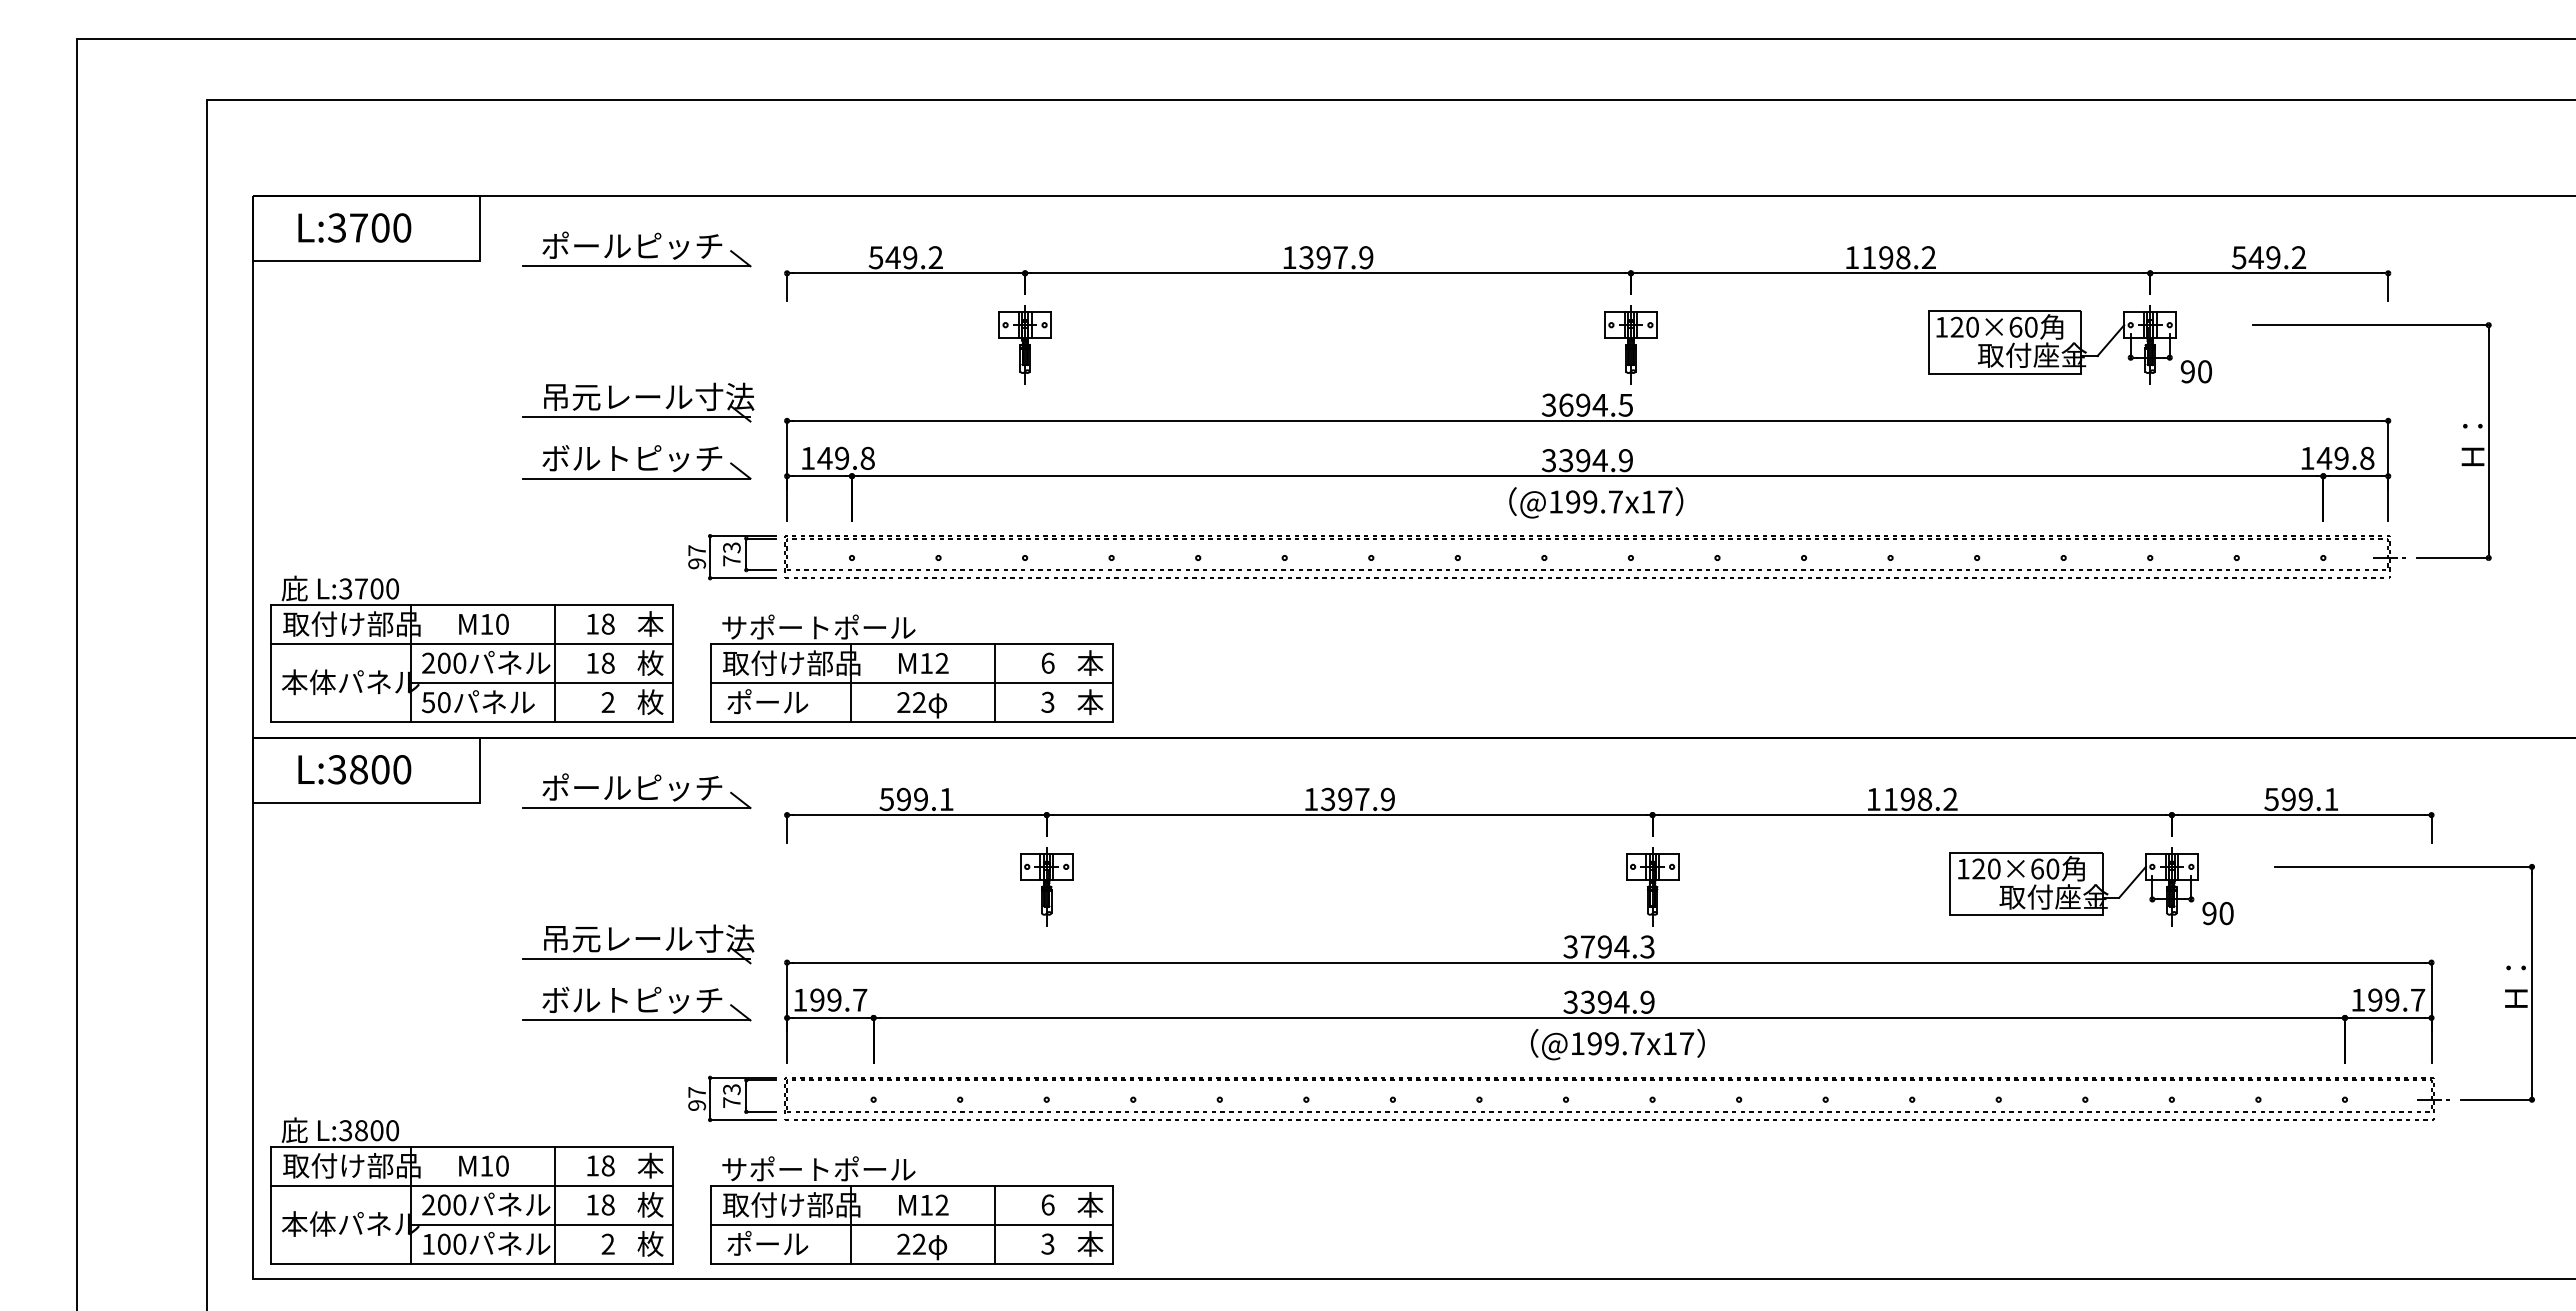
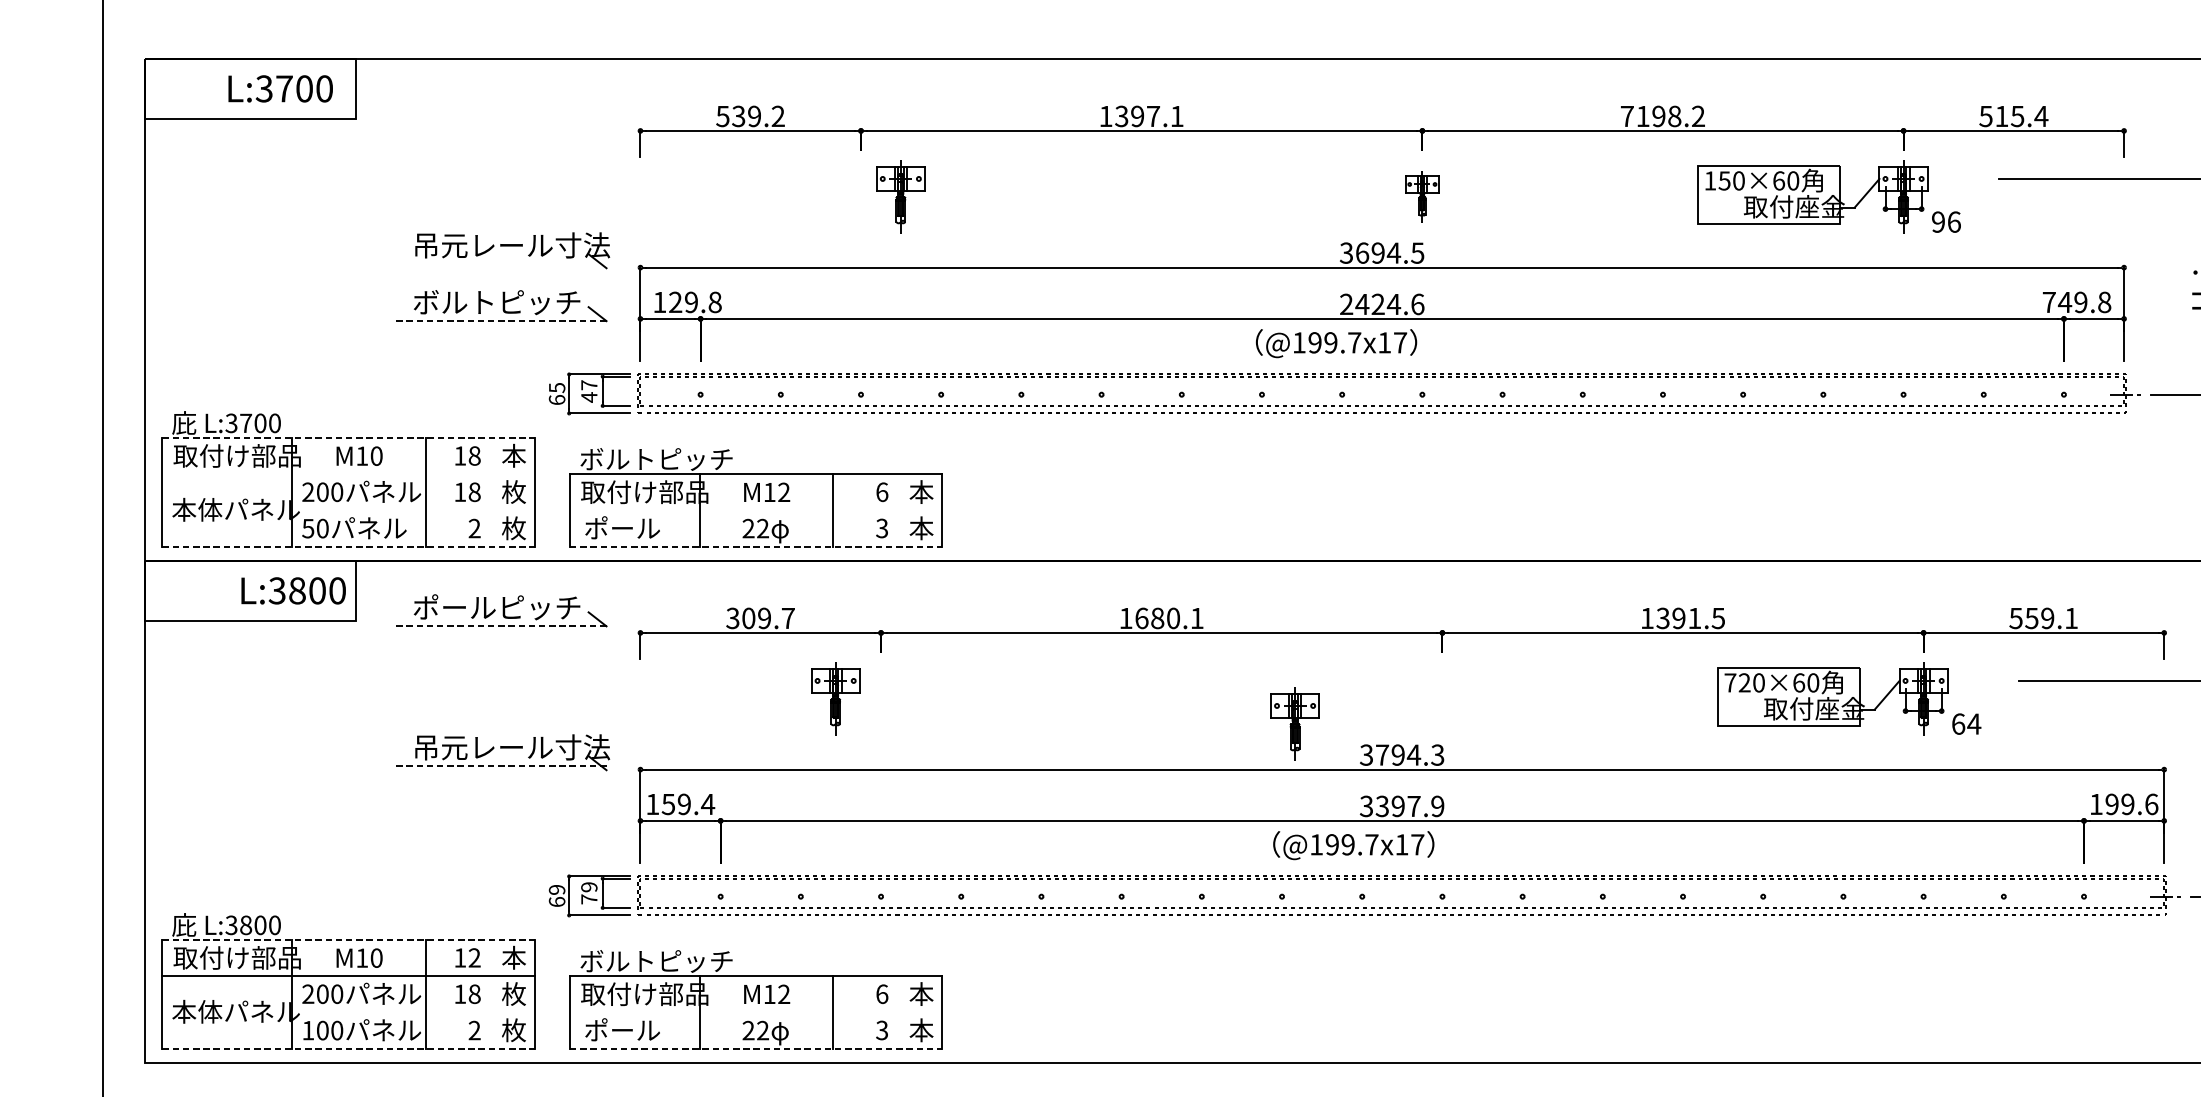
text: (354, 227) -> (280, 88), moved
part: (636, 249) -> (500, 108), removed
text: (892, 257) -> (738, 116), 549.2 -> 539.2
text: (1366, 257) -> (1177, 116), 1397.9 -> 1397.1
text: (1852, 257) -> (1627, 116), 1198.2 -> 7198.2
text: (2277, 257) -> (2021, 116), 549.2 -> 515.4
text: (1956, 326) -> (1724, 180), 120×60 -> 150×60
part: (1024, 344) -> (900, 196), moved
part: (1630, 344) -> (1421, 196), size x0.7
text: (2205, 371) -> (1954, 221), 90 -> 96
line: (636, 417) -> (500, 264), removed
text: (824, 457) -> (675, 301), 149.8 -> 129.8
text: (2307, 458) -> (2049, 302), 149.8 -> 749.8
text: (1587, 460) -> (1382, 304), 3394.9 -> 2424.6
line: (636, 478) -> (500, 321), solid -> dashed
text: (1596, 502) -> (1336, 343), moved
text: (731, 554) -> (588, 391), 73 -> 47
text: (697, 557) -> (557, 394), 97 -> 65
line: (471, 604) -> (348, 437), solid -> dashed
text: (818, 627) -> (669, 459), サポートポール -> ボルトピッチ
line: (471, 643) -> (348, 473), removed
line: (541, 683) -> (412, 510), removed
line: (911, 683) -> (755, 510), removed
line: (471, 722) -> (348, 547), solid -> dashed
line: (911, 722) -> (755, 547), solid -> dashed
text: (354, 769) -> (293, 590), moved
text: (2288, 798) -> (2031, 617), 599.1 -> 559.1
text: (916, 799) -> (760, 618), 599.1 -> 309.7
text: (1357, 799) -> (1169, 618), 1397.9 -> 1680.1
text: (1920, 799) -> (1690, 618), 1198.2 -> 1391.5
line: (636, 808) -> (500, 626), solid -> dashed
text: (1963, 868) -> (1730, 682), 120×60 -> 720×60
part: (1046, 886) -> (835, 699), moved
part: (1652, 886) -> (1295, 724), moved
text: (2218, 913) -> (1966, 724), 90 -> 64
line: (636, 958) -> (500, 765), solid -> dashed
text: (838, 999) -> (688, 803), 199.7 -> 159.4
text: (2418, 999) -> (2152, 803), 199.7 -> 199.6
text: (1621, 1002) -> (1413, 806), 3394.9 -> 3397.9
part: (636, 1003) -> (500, 807), removed
text: (1617, 1044) -> (1353, 845), moved
text: (731, 1089) -> (588, 887), 73 -> 79
text: (697, 1098) -> (557, 895), 97 -> 69
line: (471, 1146) -> (348, 940), solid -> dashed
text: (607, 1165) -> (474, 957), 18 -> 12
text: (818, 1168) -> (669, 960), サポートポール -> ボルトピッチ
line: (541, 1224) -> (412, 1012), removed
line: (911, 1224) -> (755, 1012), removed
line: (471, 1263) -> (348, 1048), solid -> dashed
line: (911, 1263) -> (755, 1048), solid -> dashed

